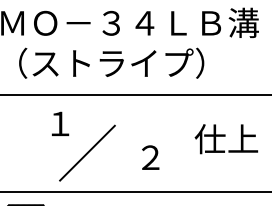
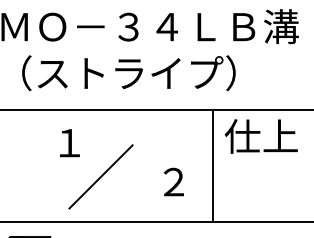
text: (226, 139) -> (261, 136), moved
line: (184, 143) -> (212, 165), added

